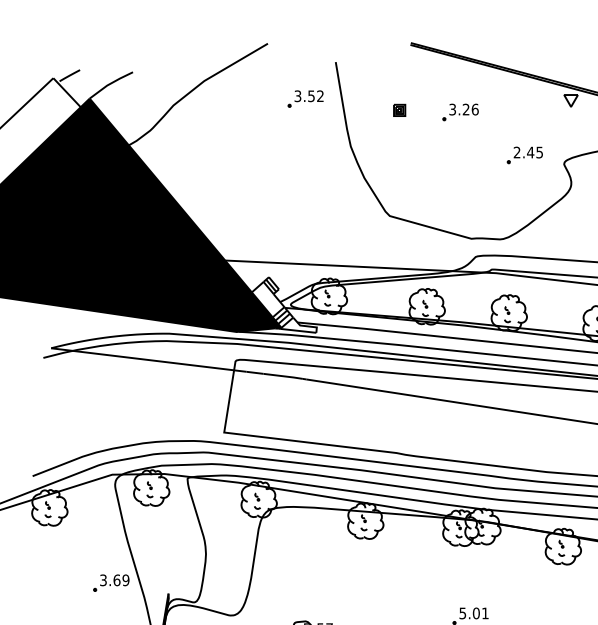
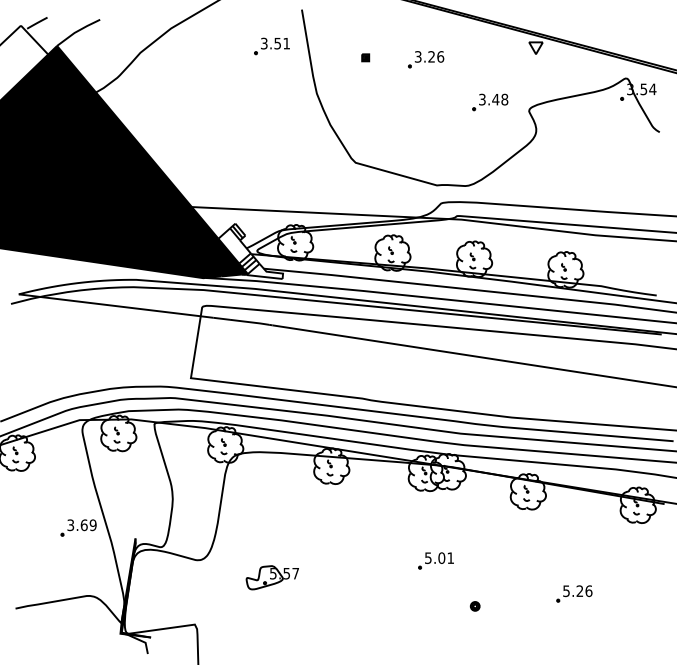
text: (320, 96) -> (286, 43), 3.52 -> 3.51
part: (399, 110) -> (365, 57), size x0.62
text: (528, 152) -> (493, 99), 2.45 -> 3.48

